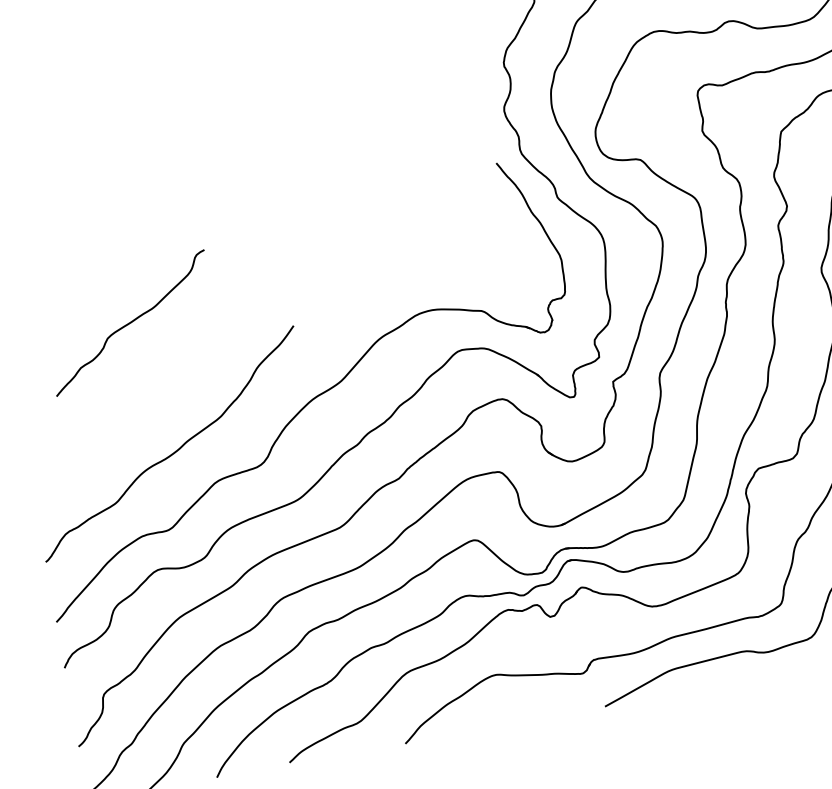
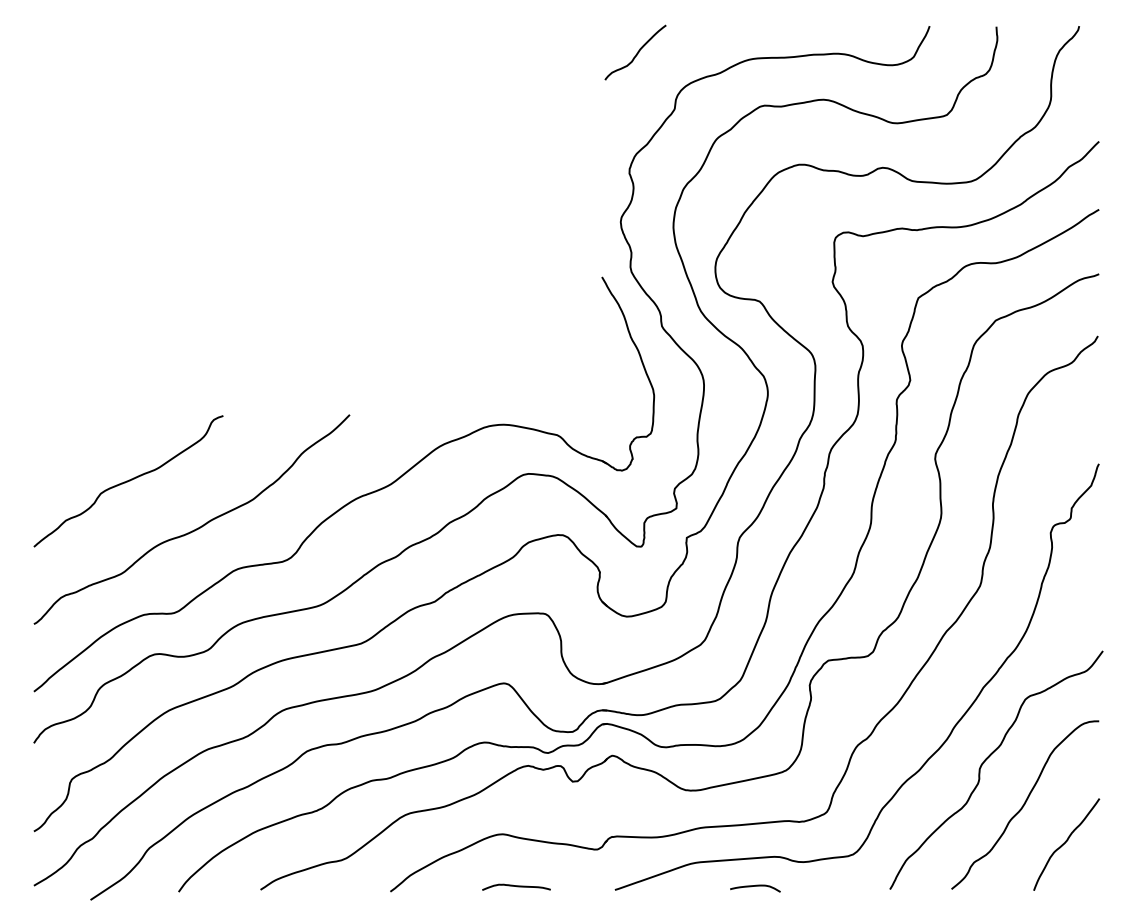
curve: (130, 323) -> (128, 481), moved
curve: (729, 681) -> (755, 886), added
curve: (516, 719) -> (516, 886), added

